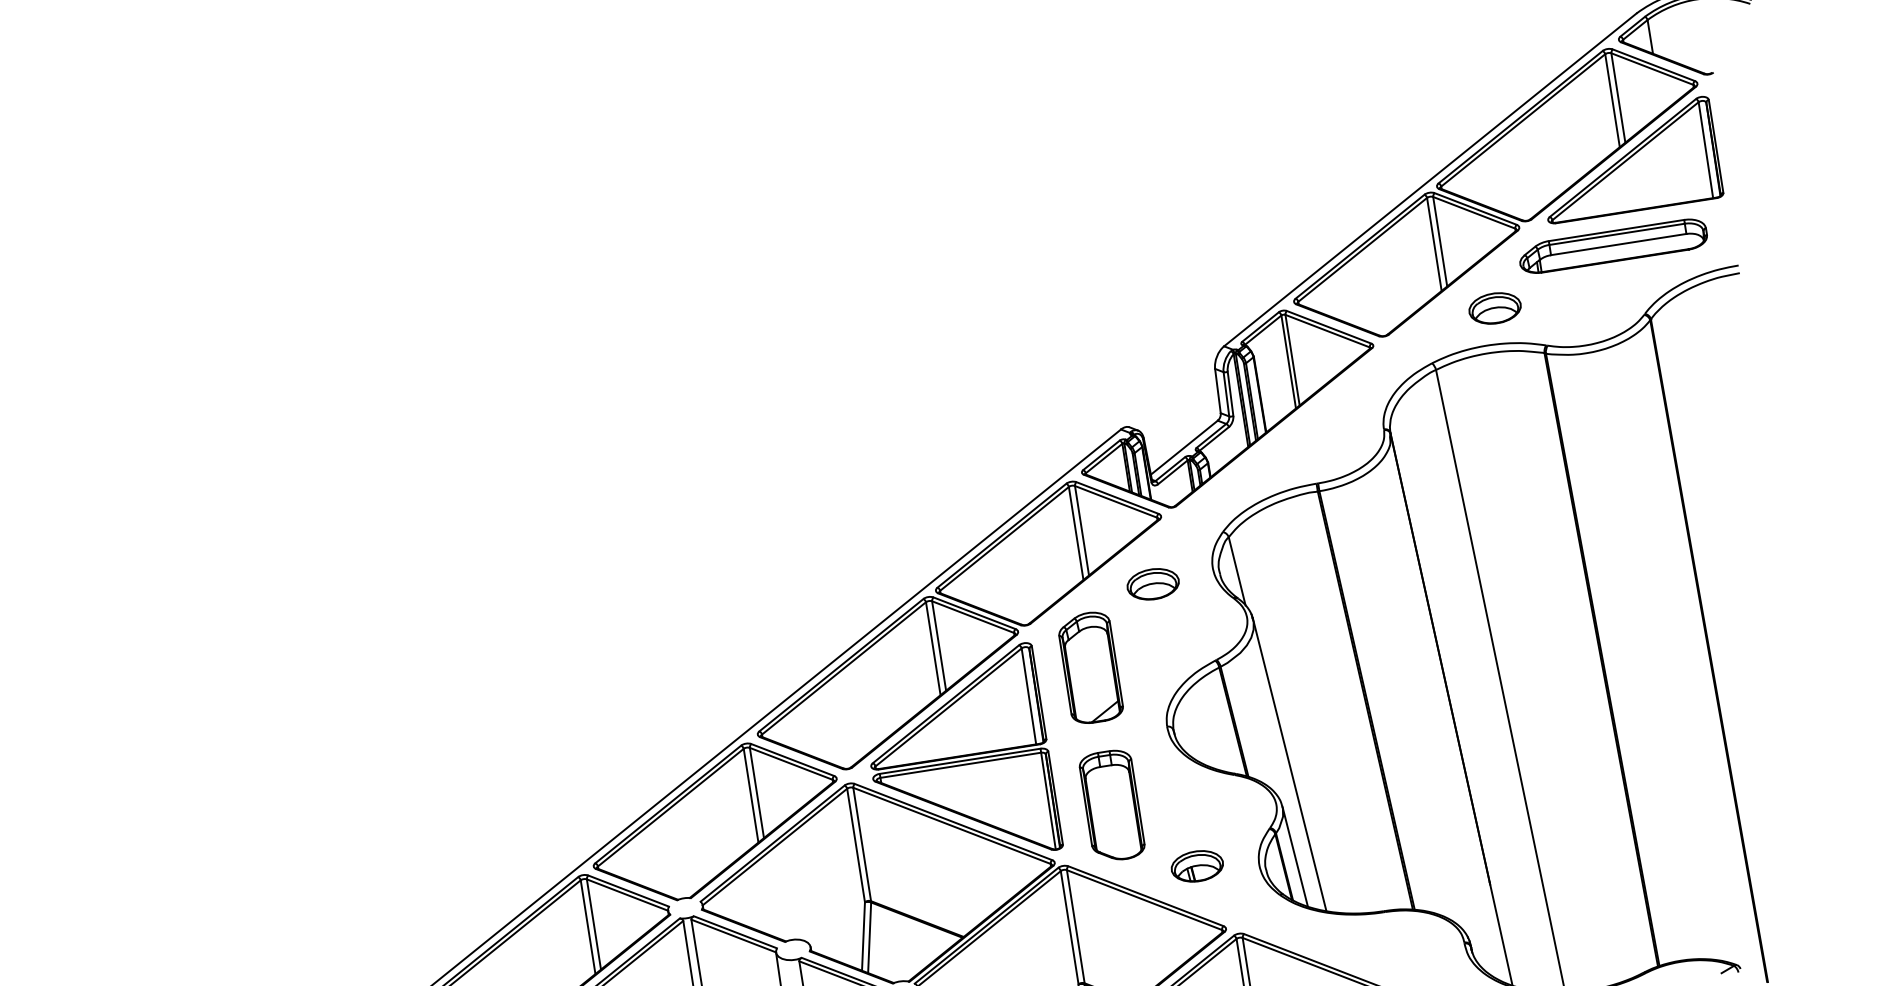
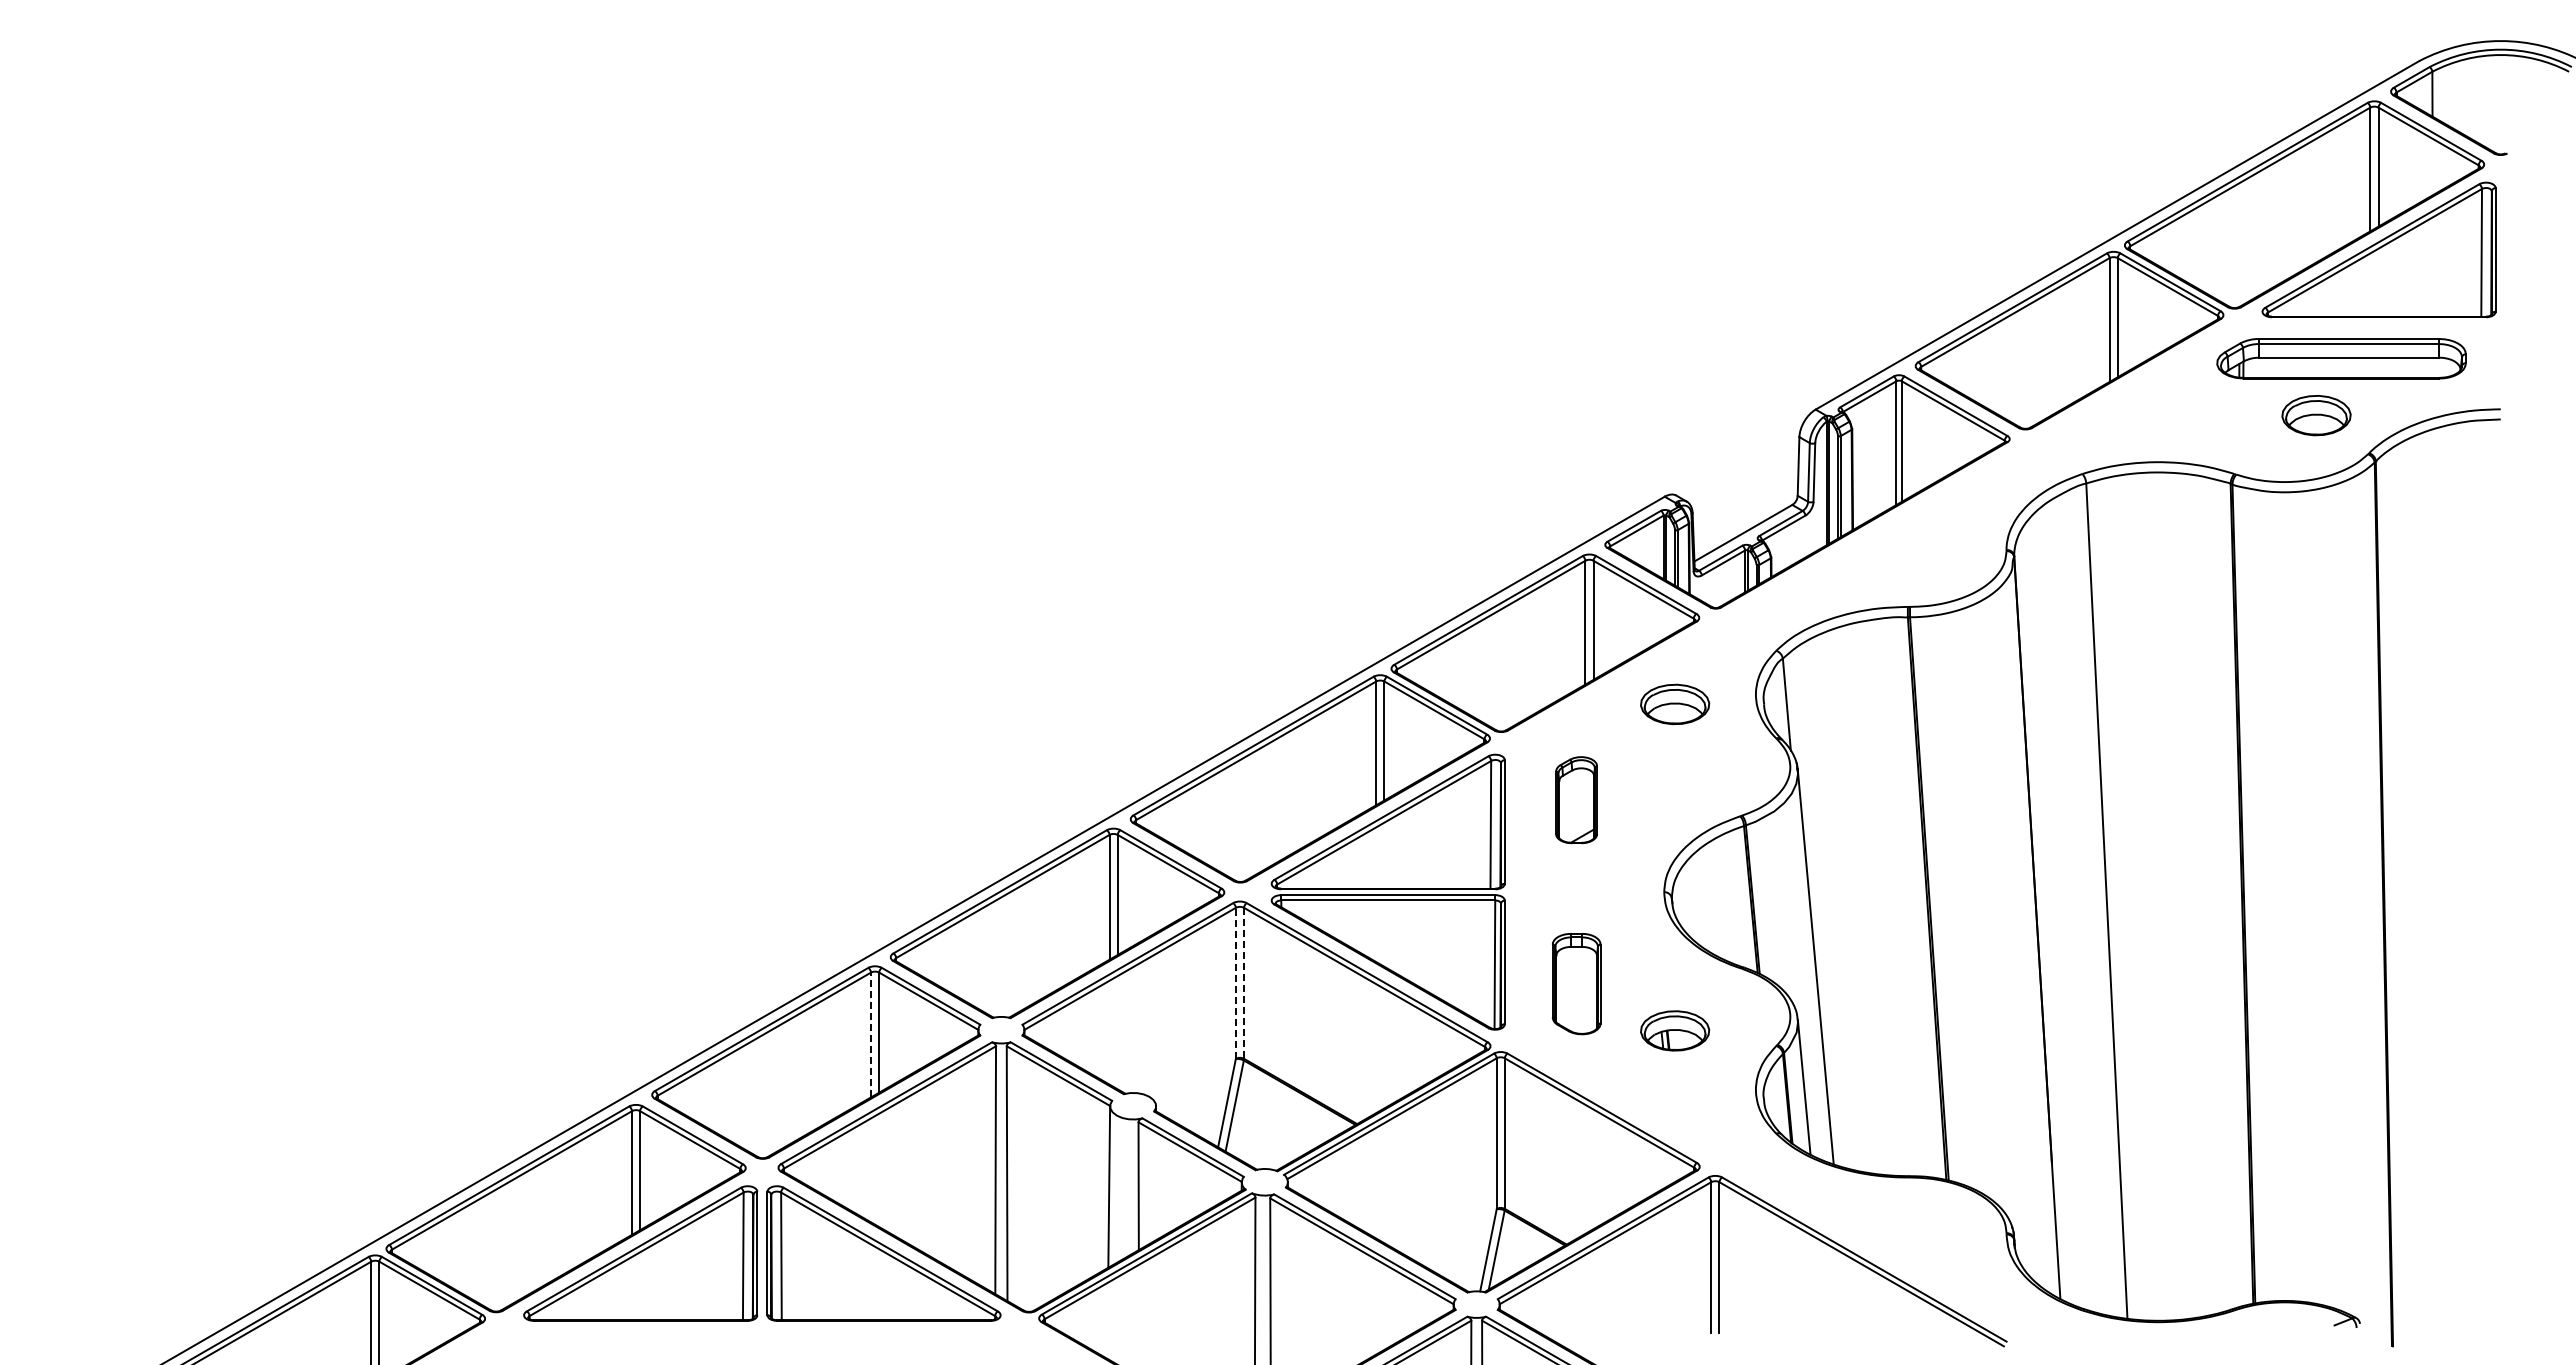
part: (1495, 308) -> (2316, 415), moved
part: (1090, 667) -> (1576, 799), size x0.6
part: (1111, 805) -> (1576, 983), size x0.7
line: (855, 844) -> (1235, 982), solid -> dashed
line: (862, 844) -> (1244, 983), solid -> dashed
part: (1197, 866) -> (1675, 1030), moved
line: (588, 926) -> (871, 1034), solid -> dashed

